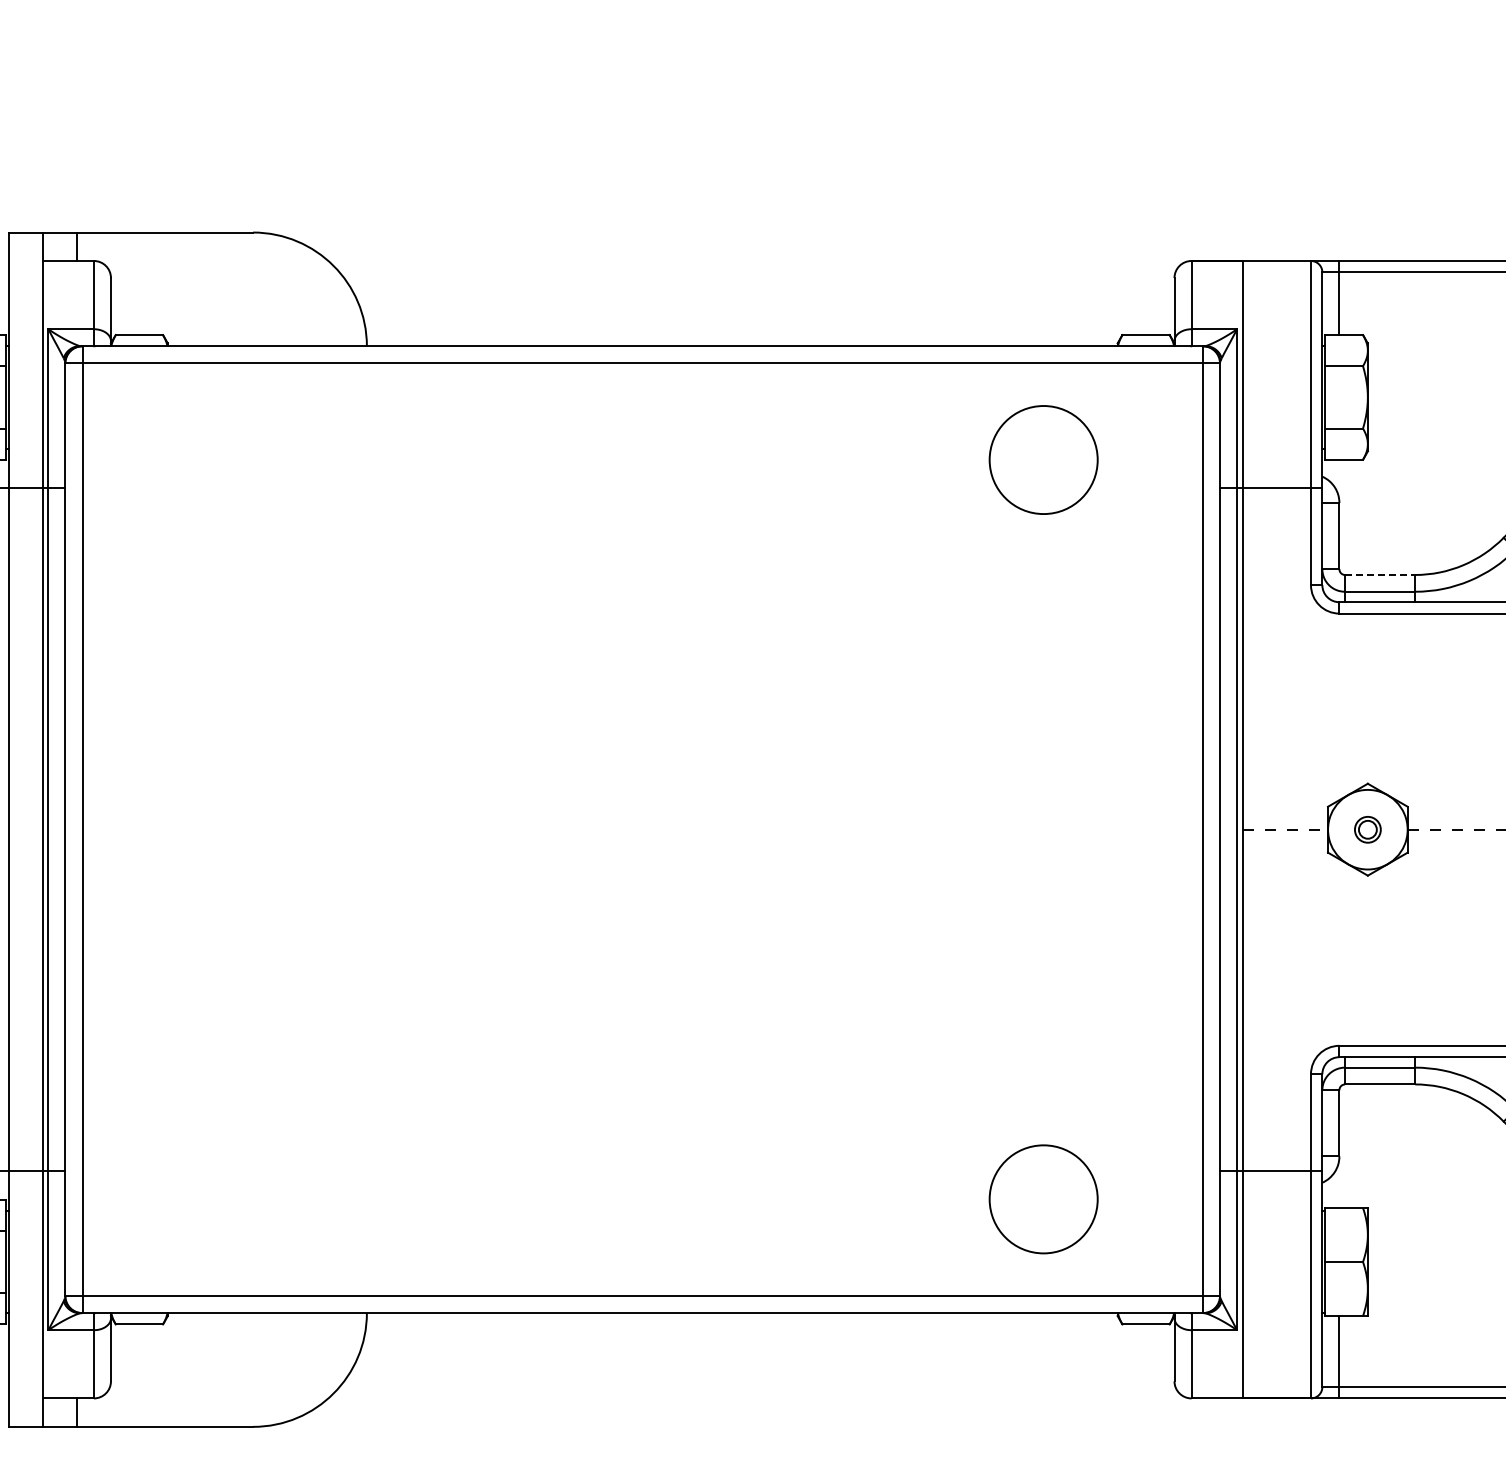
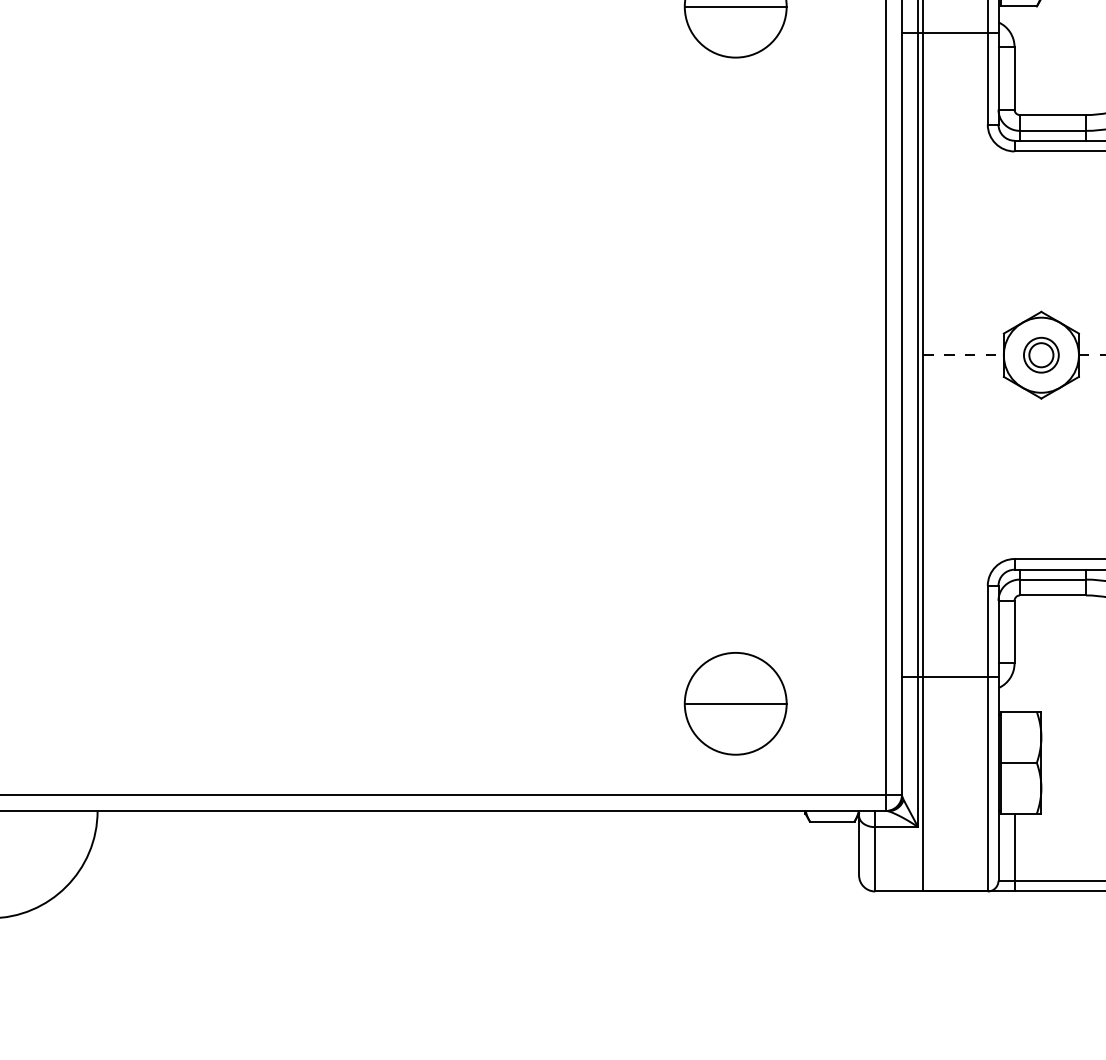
line: (1043, 460) -> (735, 7), added
line: (1380, 574) -> (1053, 114), dashed -> solid
part: (1367, 829) -> (1041, 355), size x1.43
line: (1043, 1199) -> (735, 703), added

